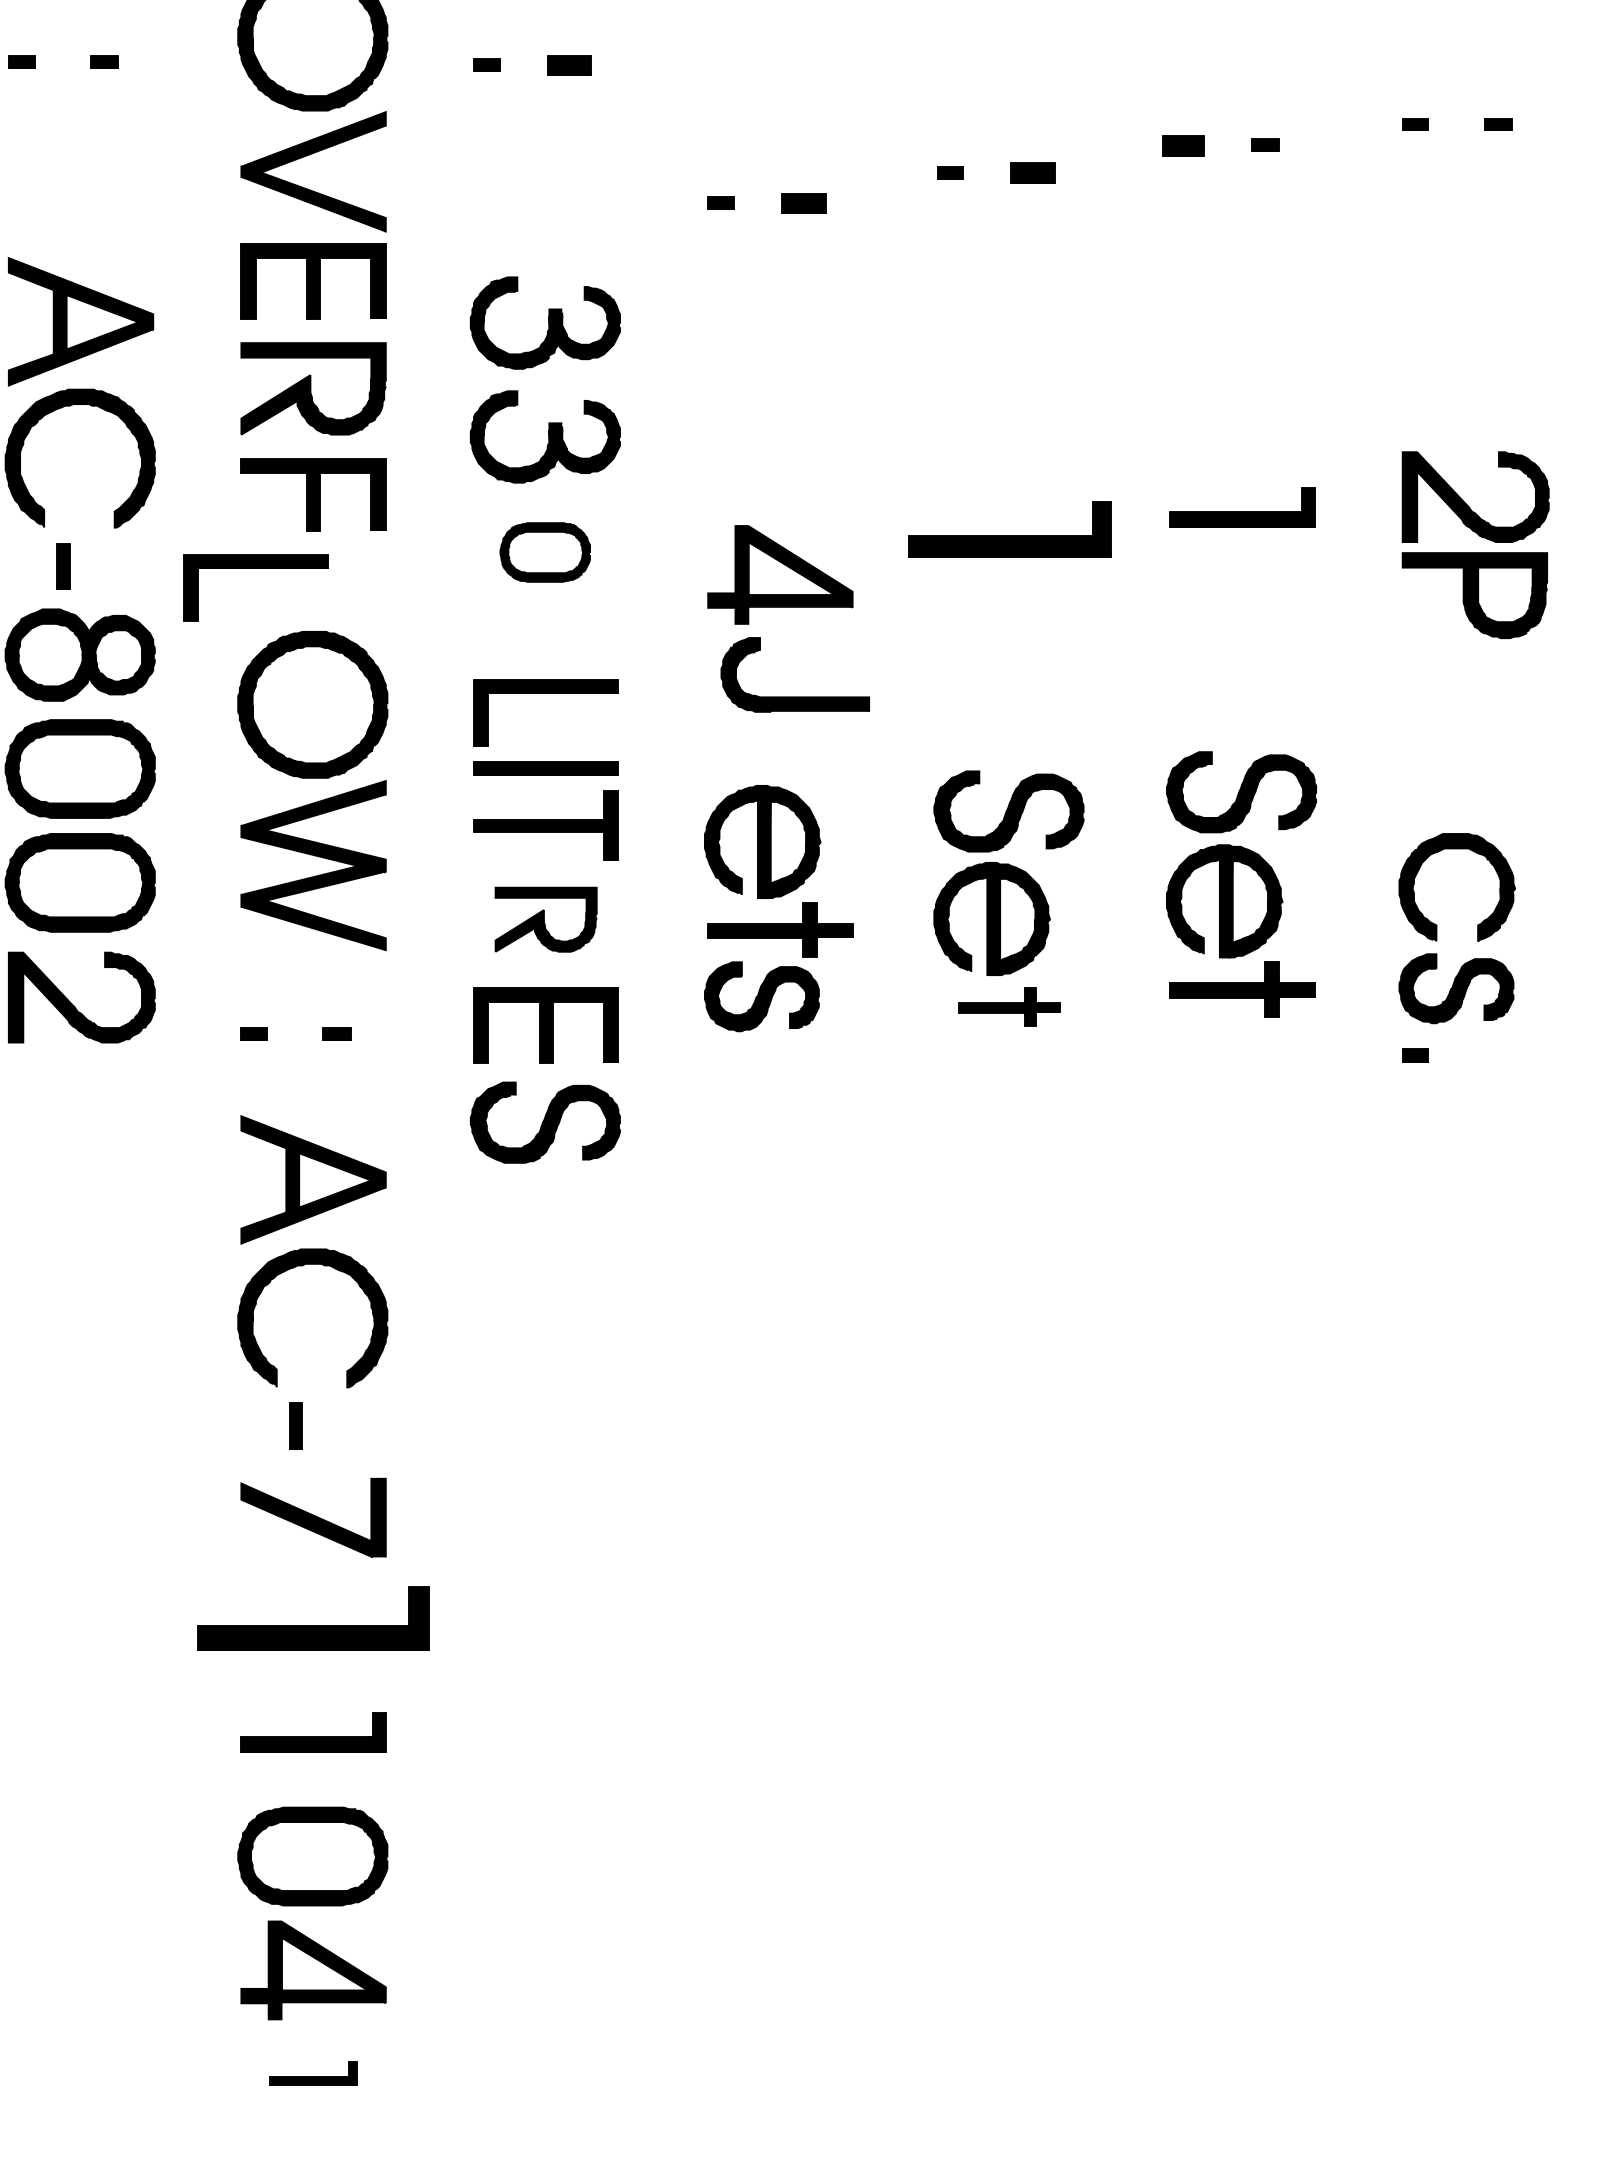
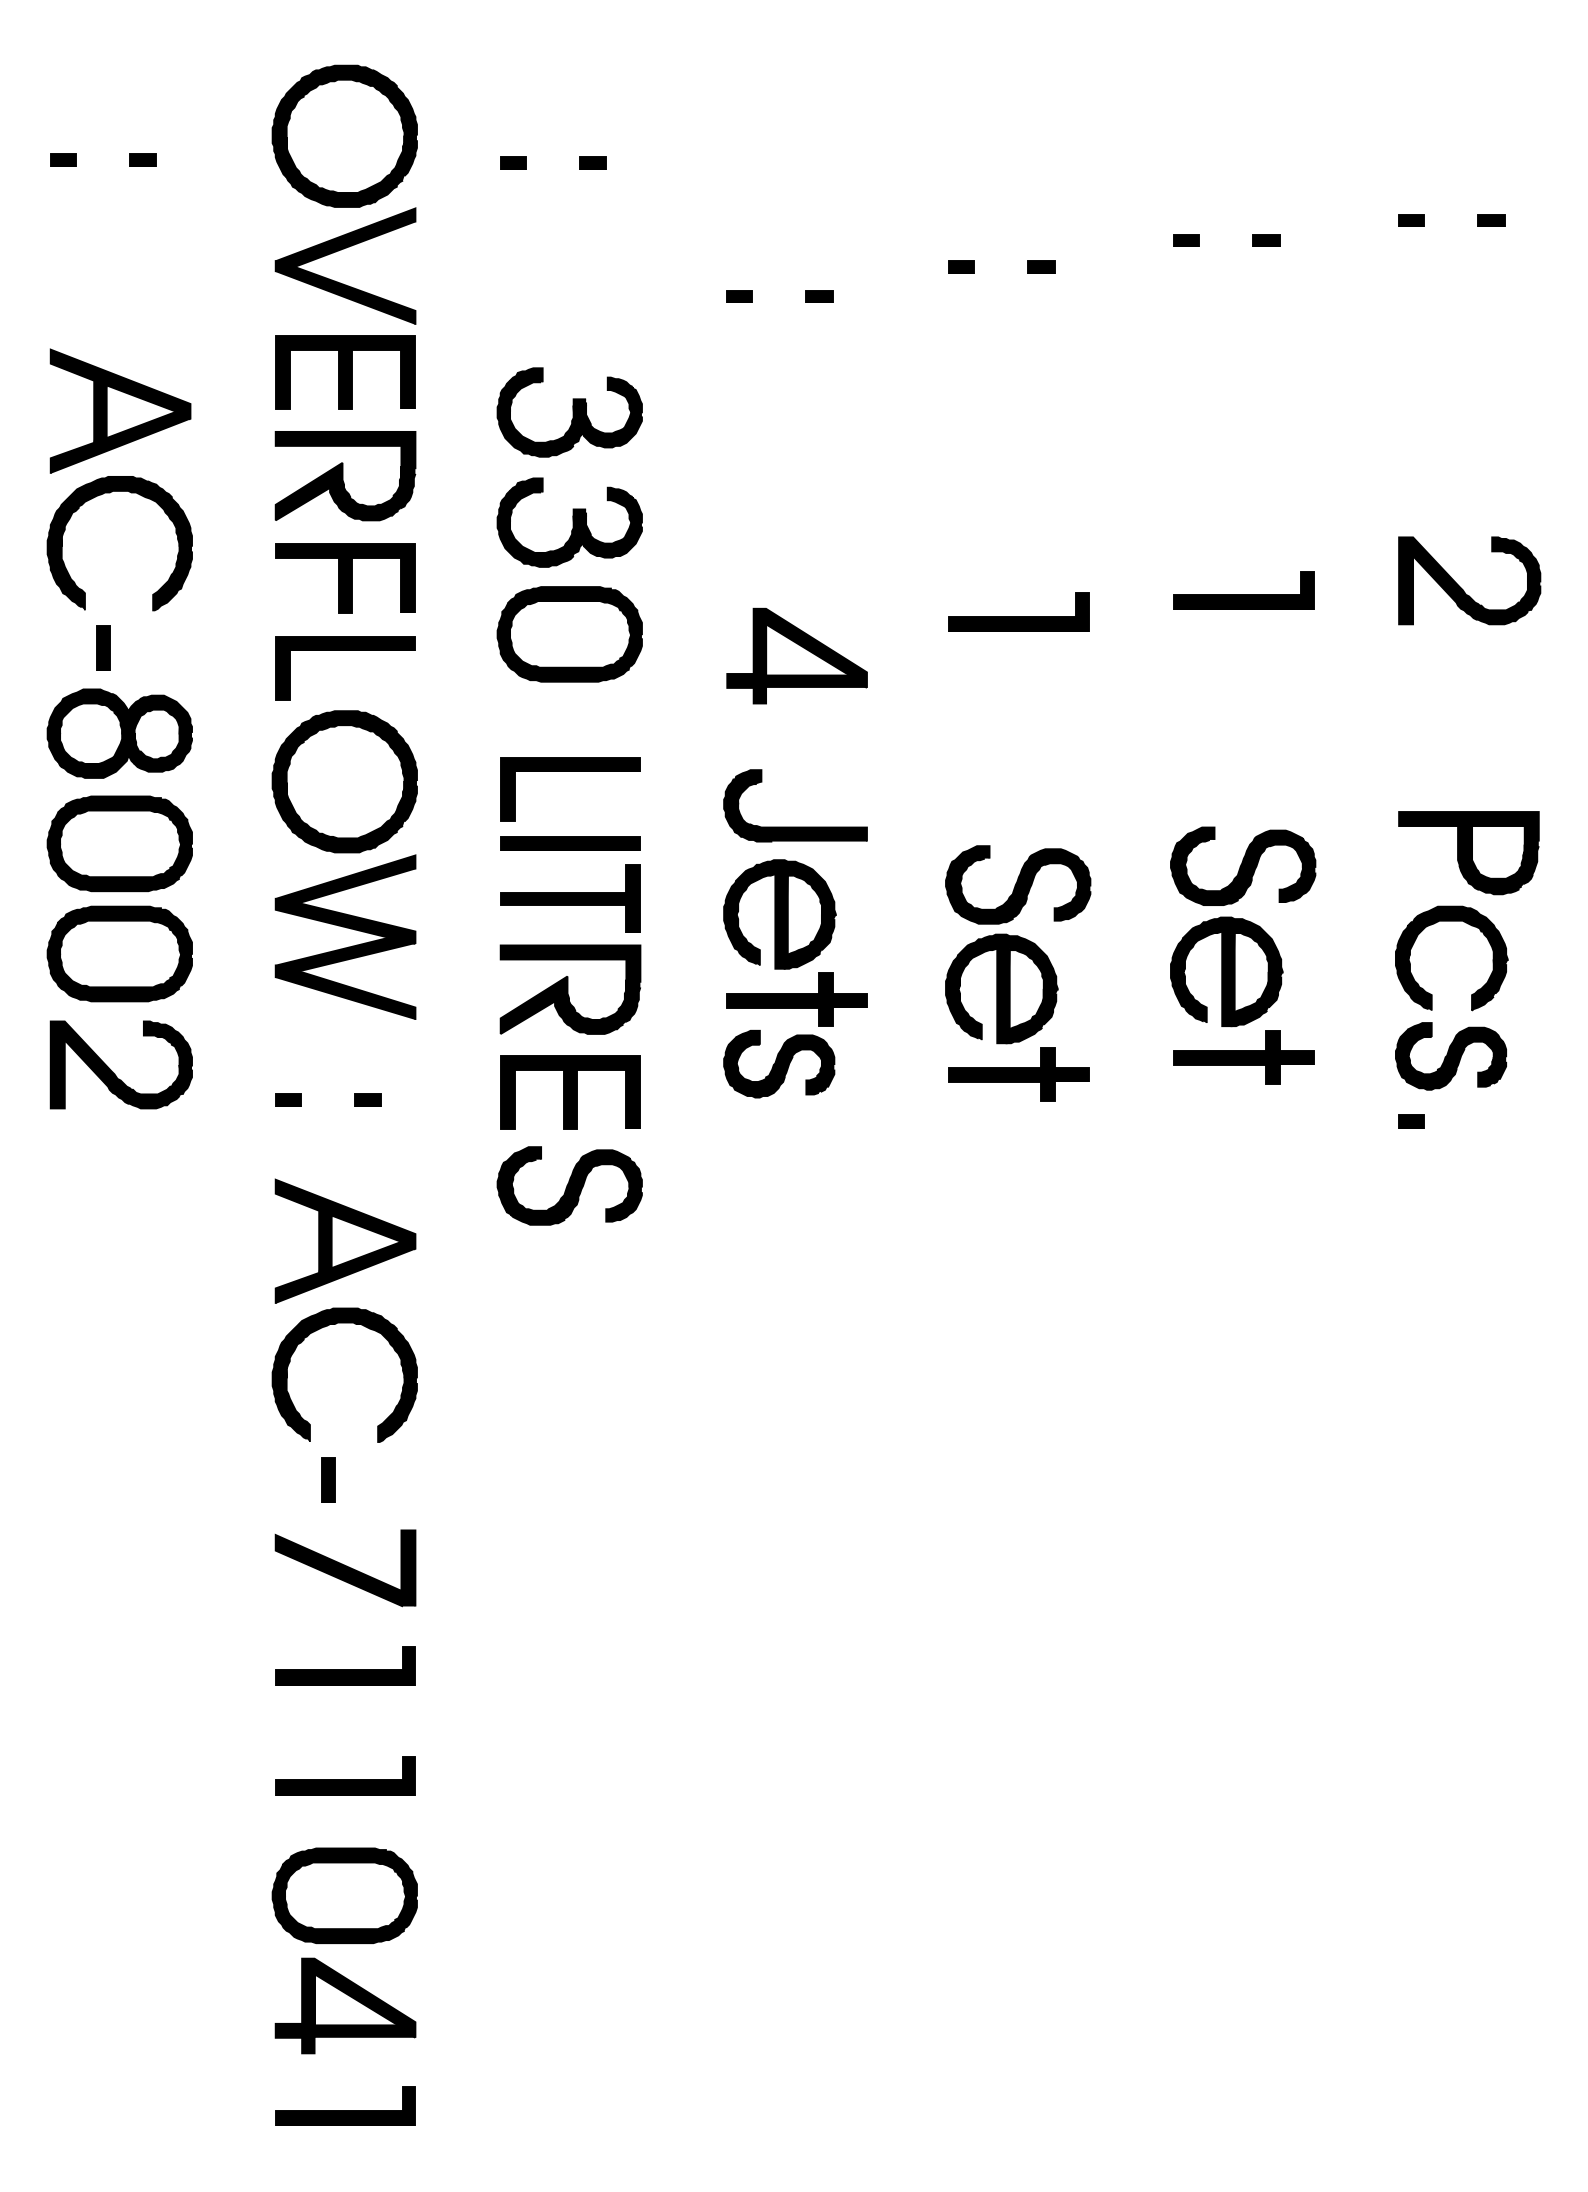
part: (568, 64) -> (592, 162), size x0.62
part: (1182, 145) -> (1186, 240), size x0.62
part: (1033, 172) -> (1041, 266), size x0.62
part: (803, 203) -> (819, 296), size x0.62
part: (1009, 528) -> (1018, 611), size x0.71
part: (545, 552) -> (569, 634), size x1.67
part: (255, 569) -> (345, 650), moved
part: (1474, 596) -> (1468, 853), moved
part: (795, 696) -> (795, 826), moved
part: (546, 919) -> (570, 989), size x1.43
part: (1009, 1007) -> (1018, 1074), size x1.43
part: (313, 1618) -> (345, 1665), size x0.62
part: (313, 2073) -> (345, 2105), size x1.67

